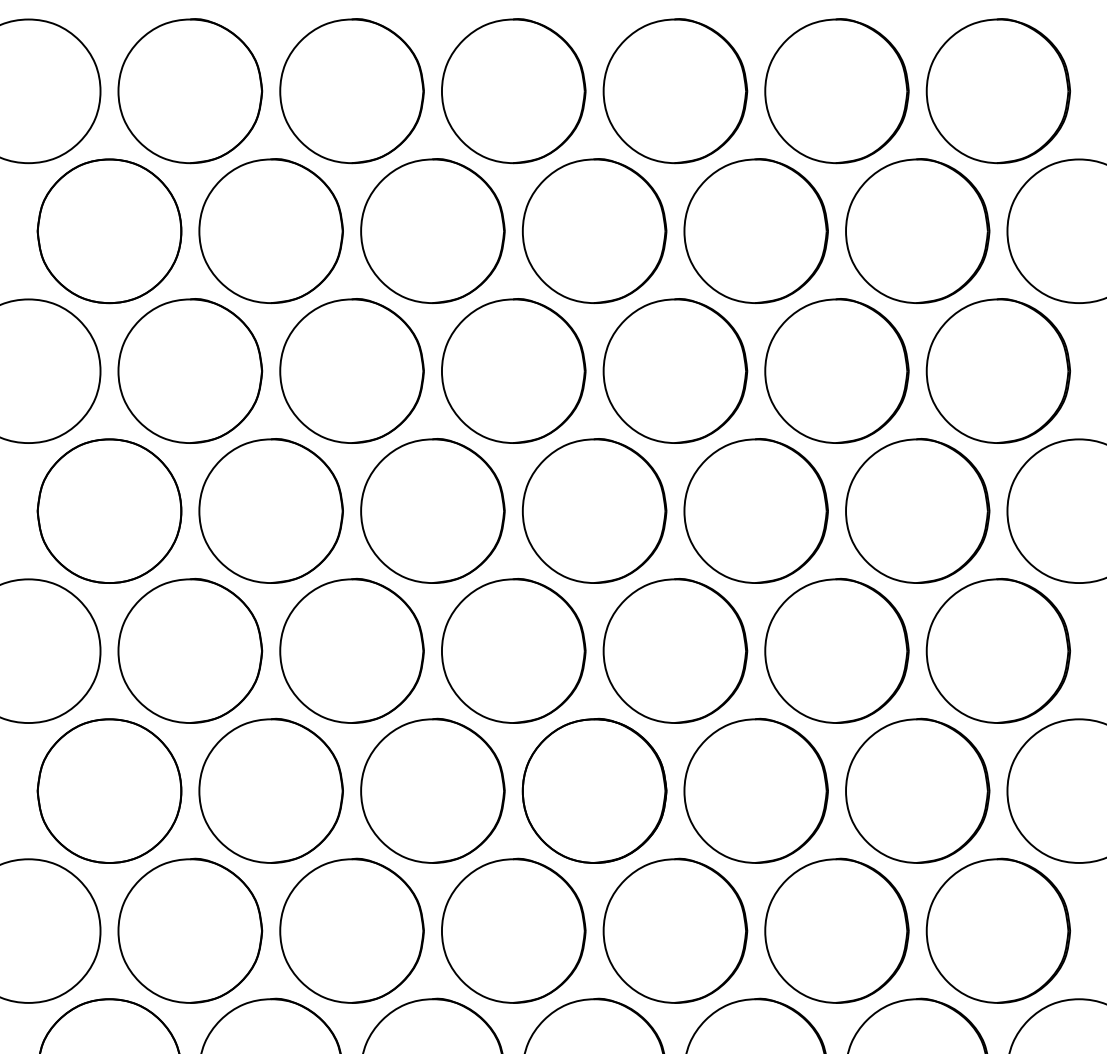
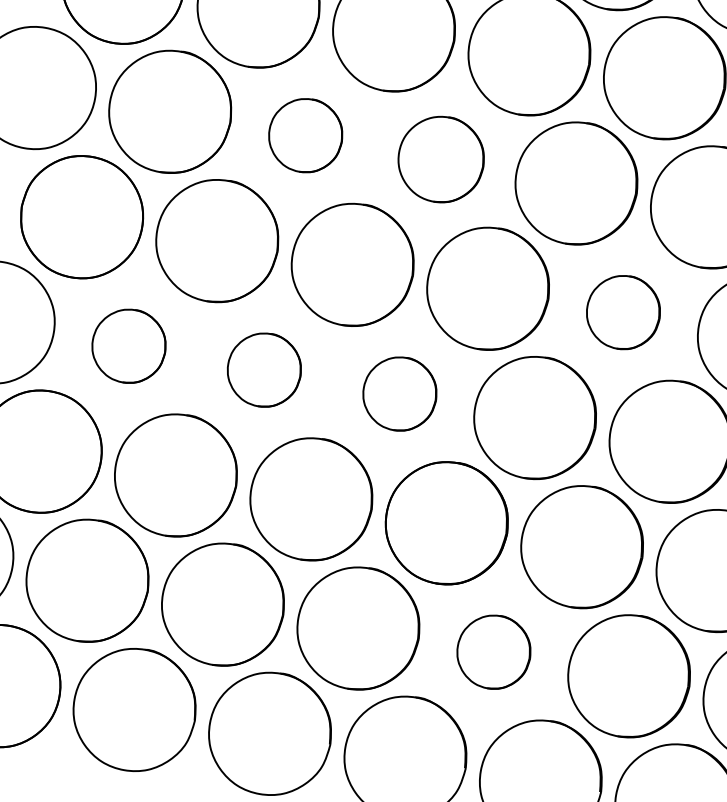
part: (351, 370) -> (305, 135), size x0.6
part: (513, 370) -> (441, 158), size x0.7
part: (755, 510) -> (623, 311), size x0.6
part: (190, 650) -> (129, 345), size x0.6
part: (351, 650) -> (264, 369), size x0.6
part: (513, 650) -> (399, 393), size x0.6
part: (675, 930) -> (494, 651), size x0.6

